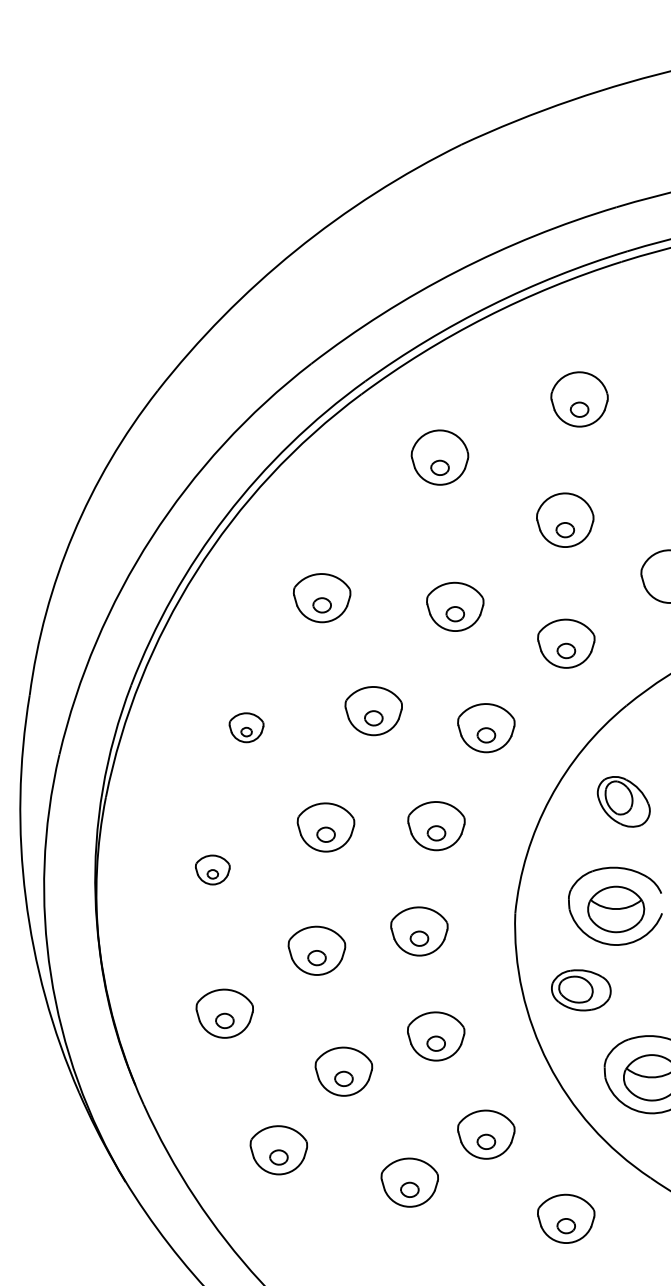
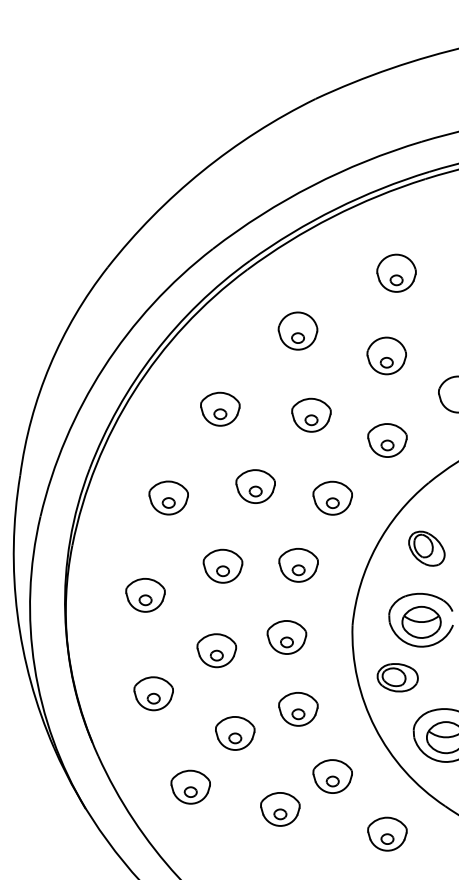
part: (439, 456) -> (297, 330), moved
part: (246, 727) -> (168, 497), size x1.67
part: (212, 870) -> (145, 595), size x1.67

